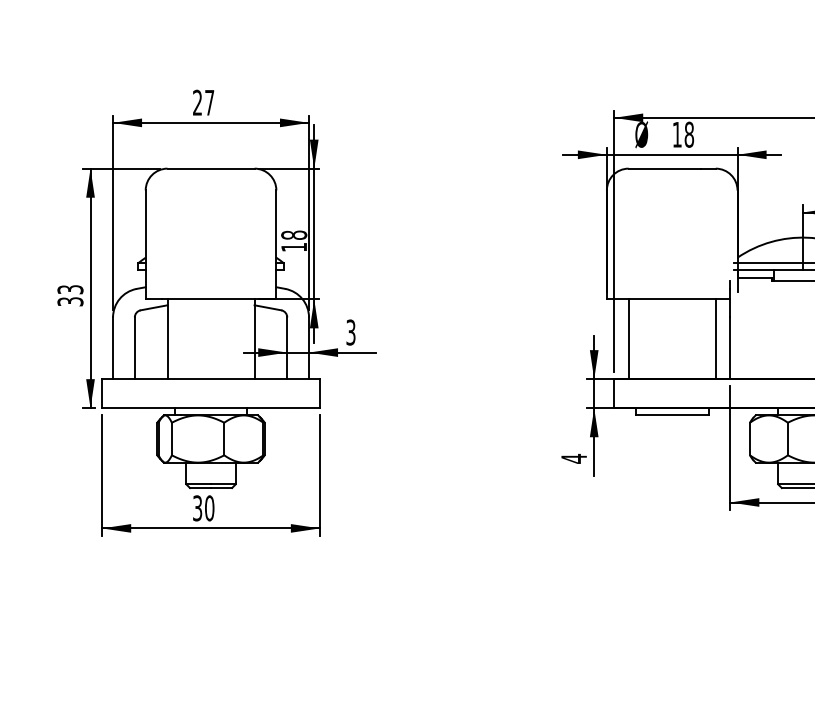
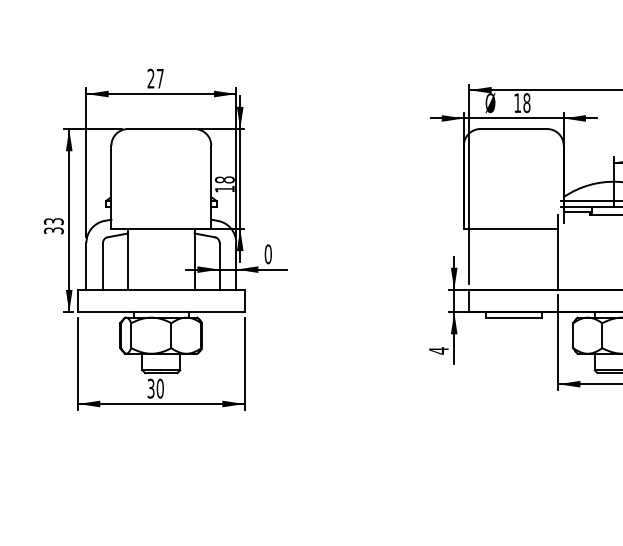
text: (349, 332) -> (267, 254), 3 -> 0
line: (628, 338) -> (480, 258), removed
line: (716, 338) -> (547, 258), removed

